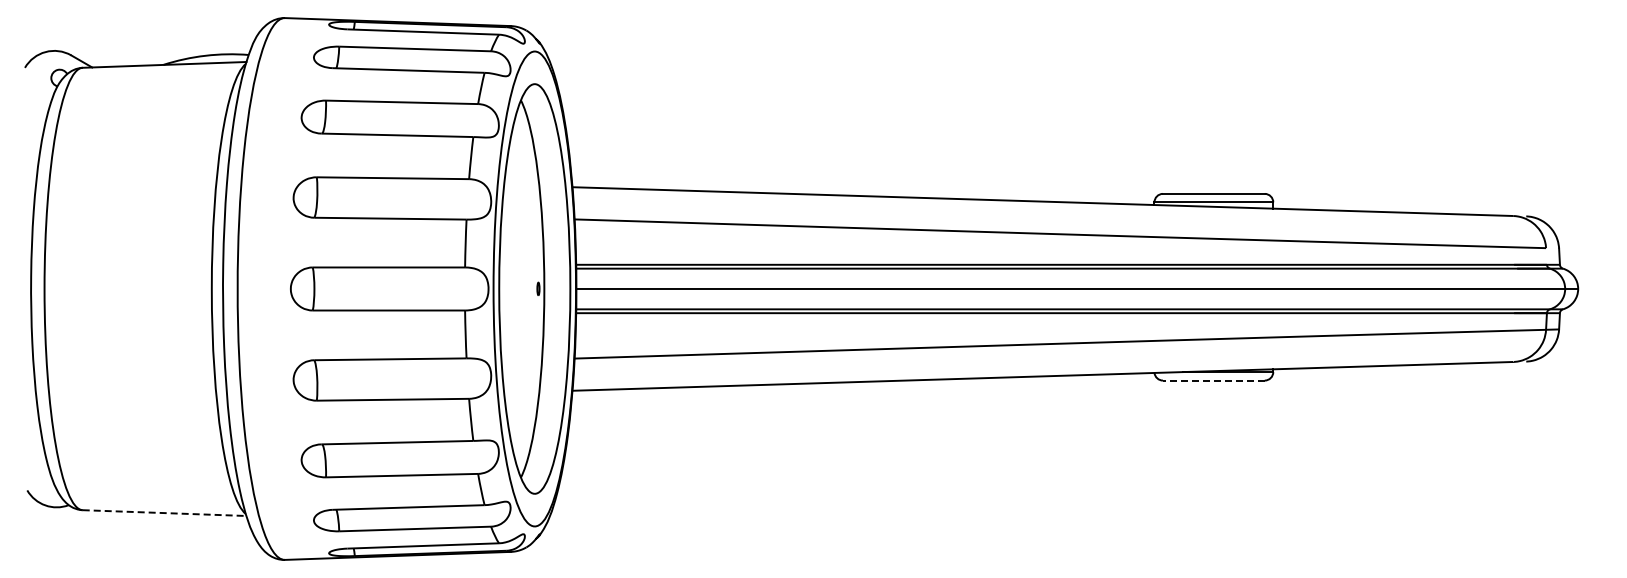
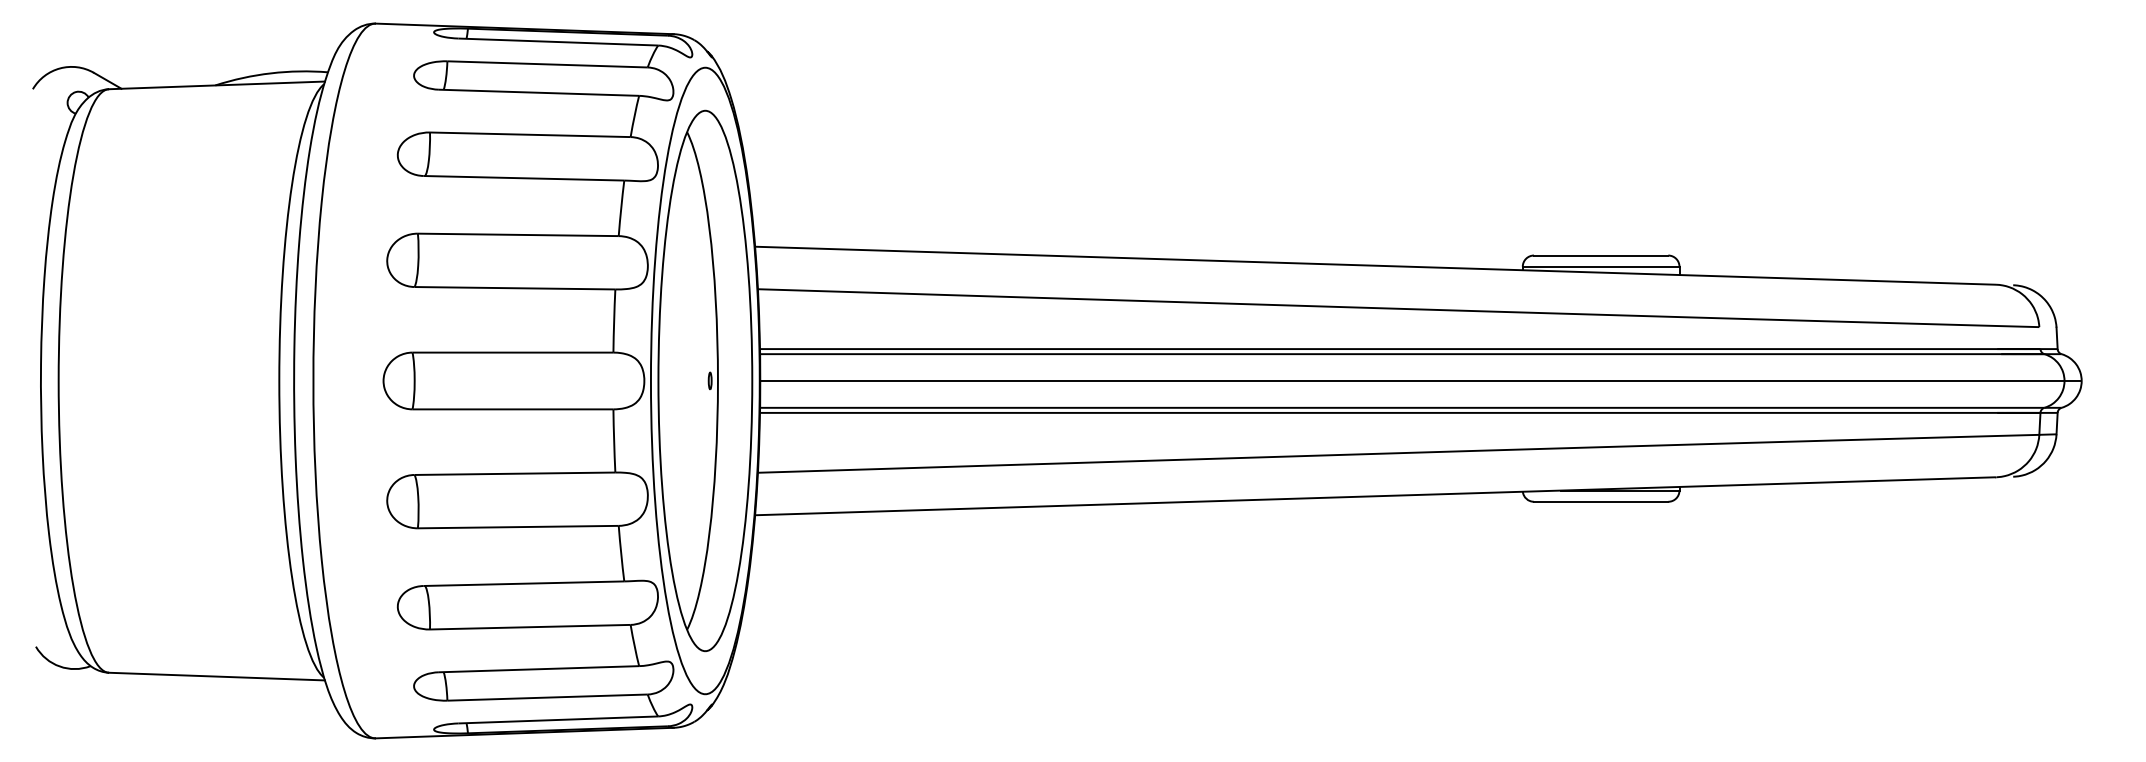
line: (1213, 380) -> (1600, 501), dashed -> solid
line: (164, 513) -> (216, 677), dashed -> solid

